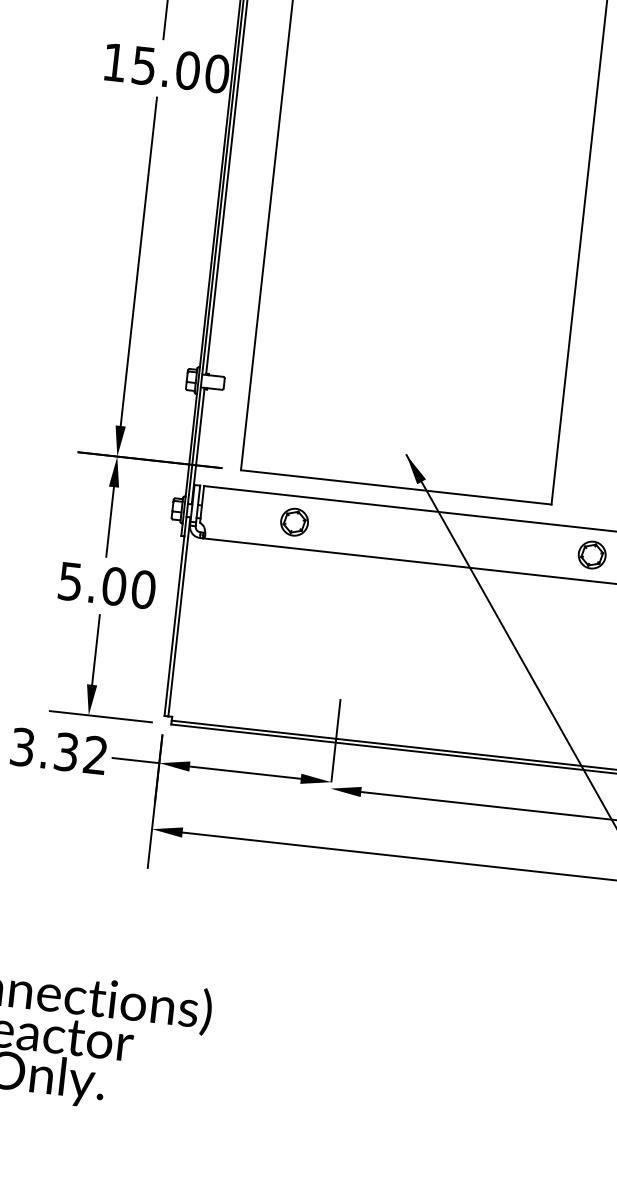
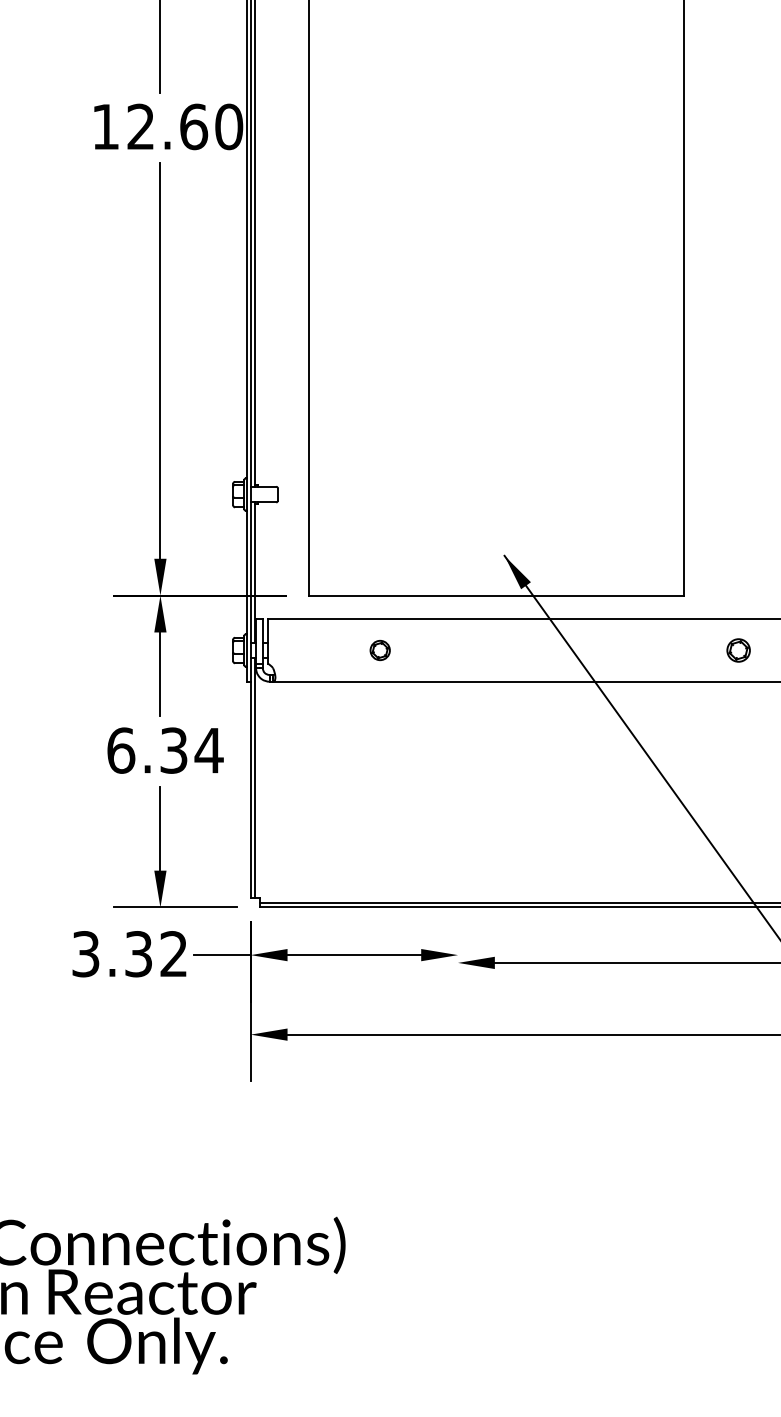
text: (166, 67) -> (167, 126), 15.00 -> 12.60
part: (294, 522) -> (380, 650), size x0.6
part: (592, 555) -> (738, 650), size x0.7
text: (107, 585) -> (165, 750), 5.00 -> 6.34
line: (336, 741) -> (458, 905), removed

